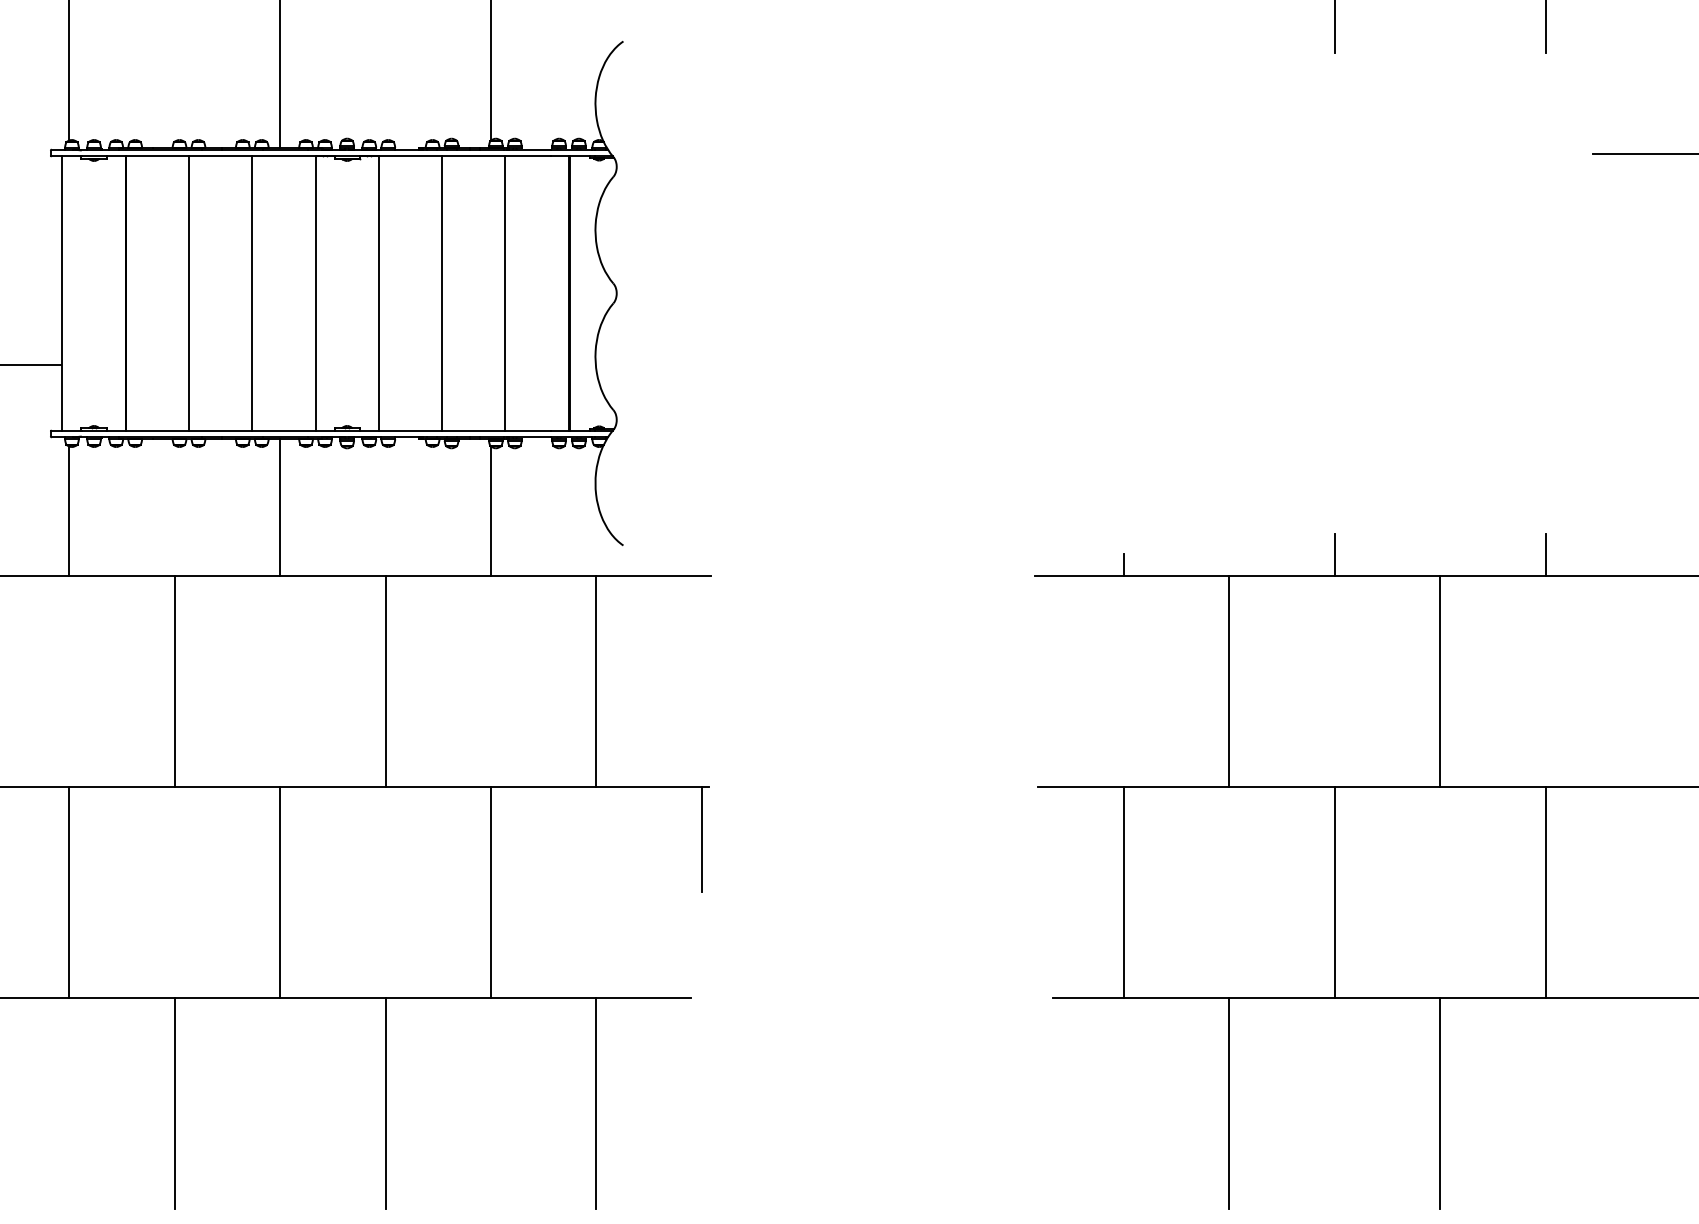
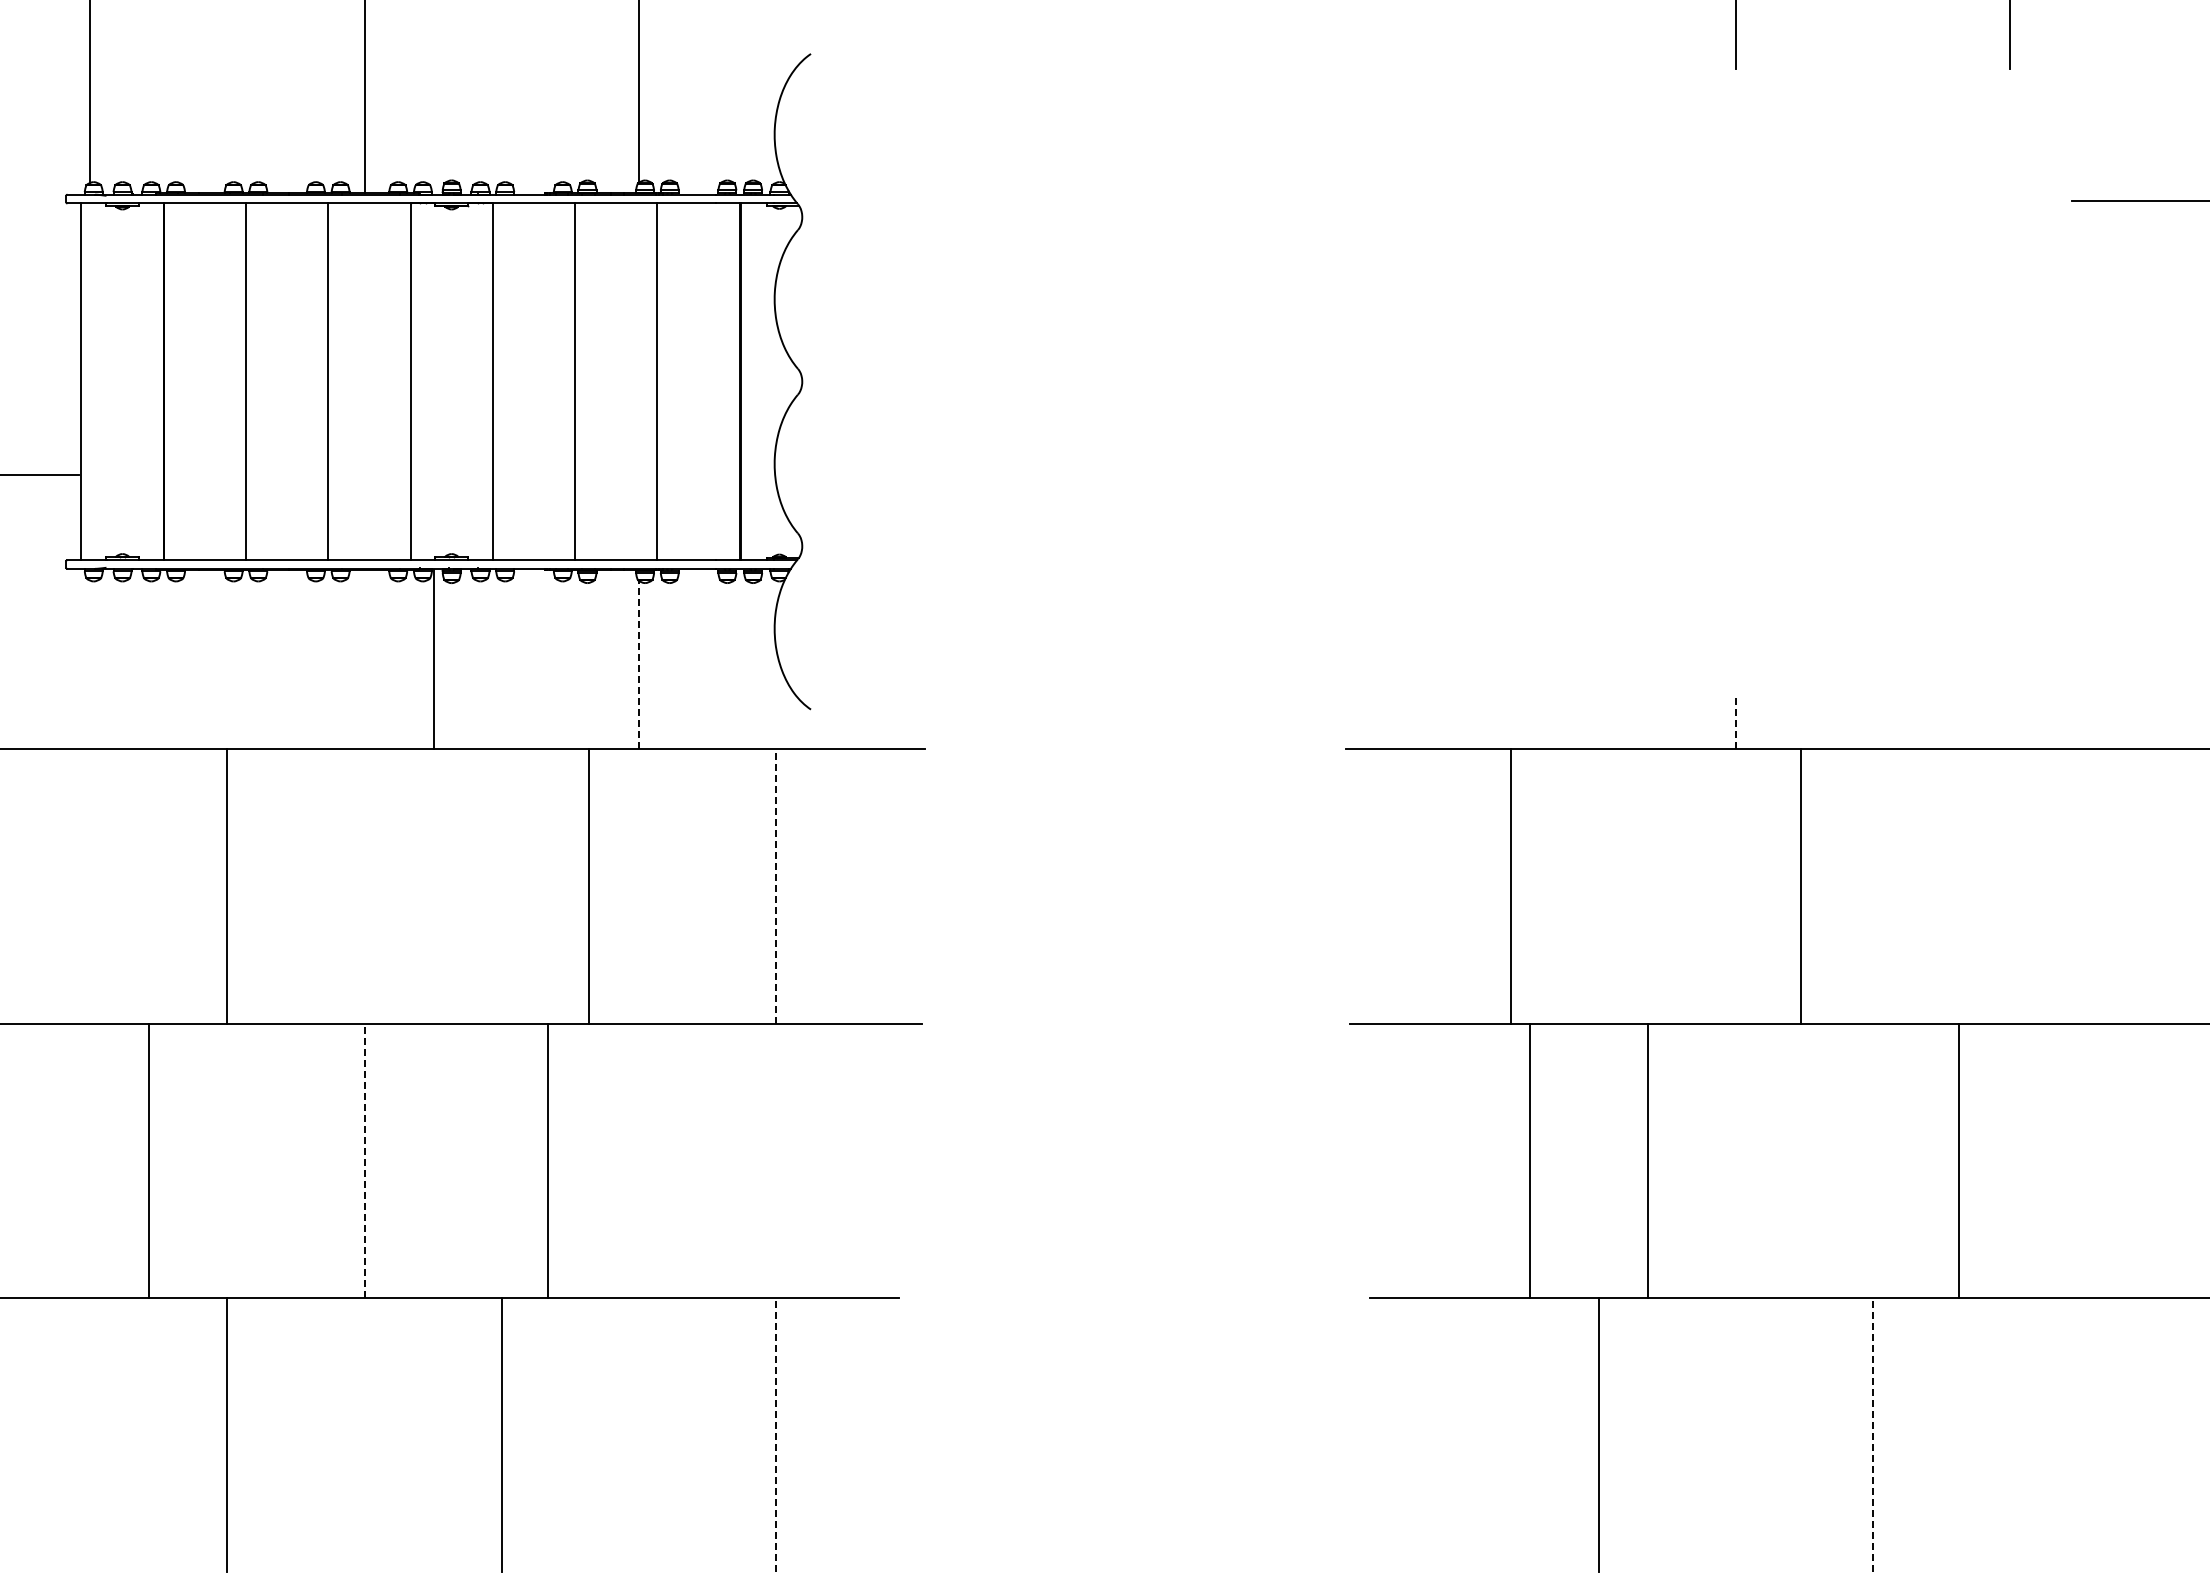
line: (280, 507) -> (433, 659), moved
line: (69, 510) -> (90, 664), removed
line: (490, 510) -> (638, 664), solid -> dashed
line: (1334, 554) -> (1735, 721), solid -> dashed
line: (1545, 554) -> (2010, 721), removed
line: (1123, 564) -> (1461, 734), removed
line: (385, 681) -> (588, 886), moved
line: (596, 681) -> (775, 886), solid -> dashed
line: (1228, 681) -> (1510, 886), moved
line: (1440, 681) -> (1801, 886), moved
line: (702, 839) -> (913, 1091), removed
line: (69, 892) -> (149, 1160), moved
line: (280, 892) -> (364, 1160), solid -> dashed
line: (490, 892) -> (547, 1160), moved
line: (1123, 892) -> (1529, 1160), moved
line: (1334, 892) -> (1647, 1160), moved
line: (1545, 892) -> (1959, 1160), moved
line: (596, 1102) -> (775, 1434), solid -> dashed
line: (1440, 1102) -> (1873, 1434), solid -> dashed

